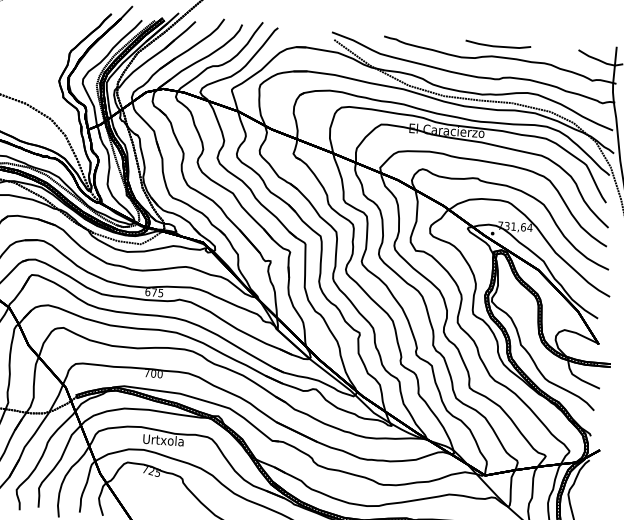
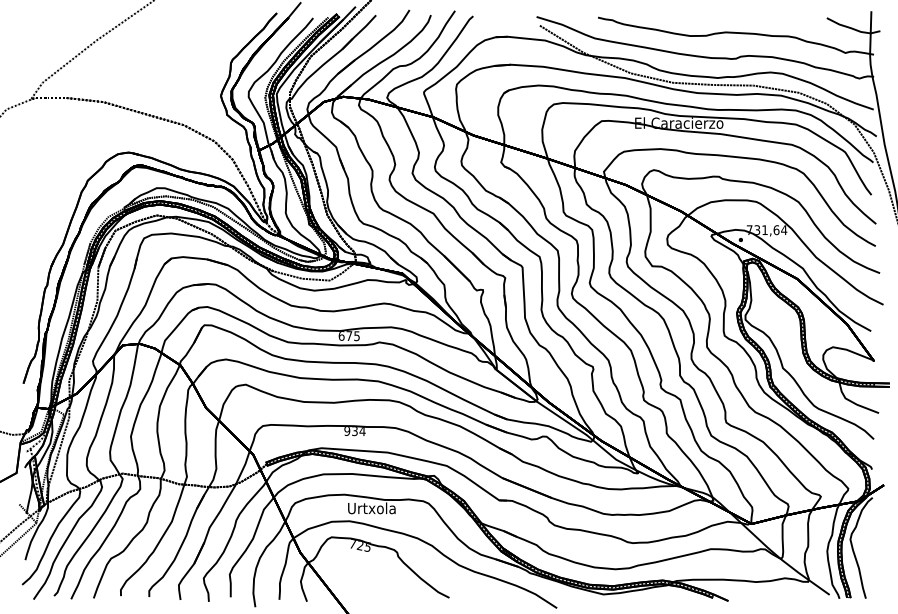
line: (498, 45) -> (732, 19), removed
text: (153, 373) -> (354, 431), 700 -> 934

